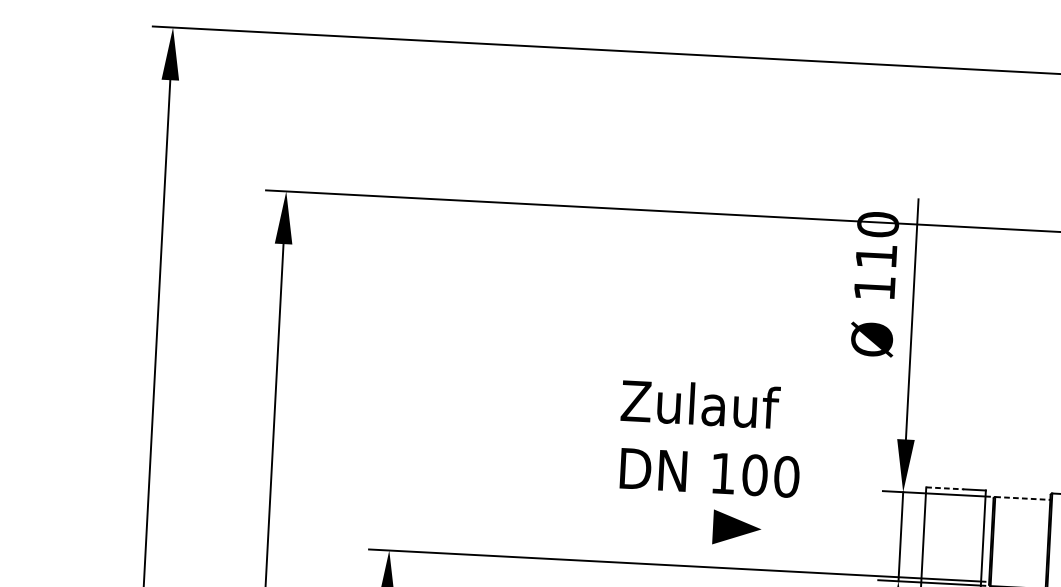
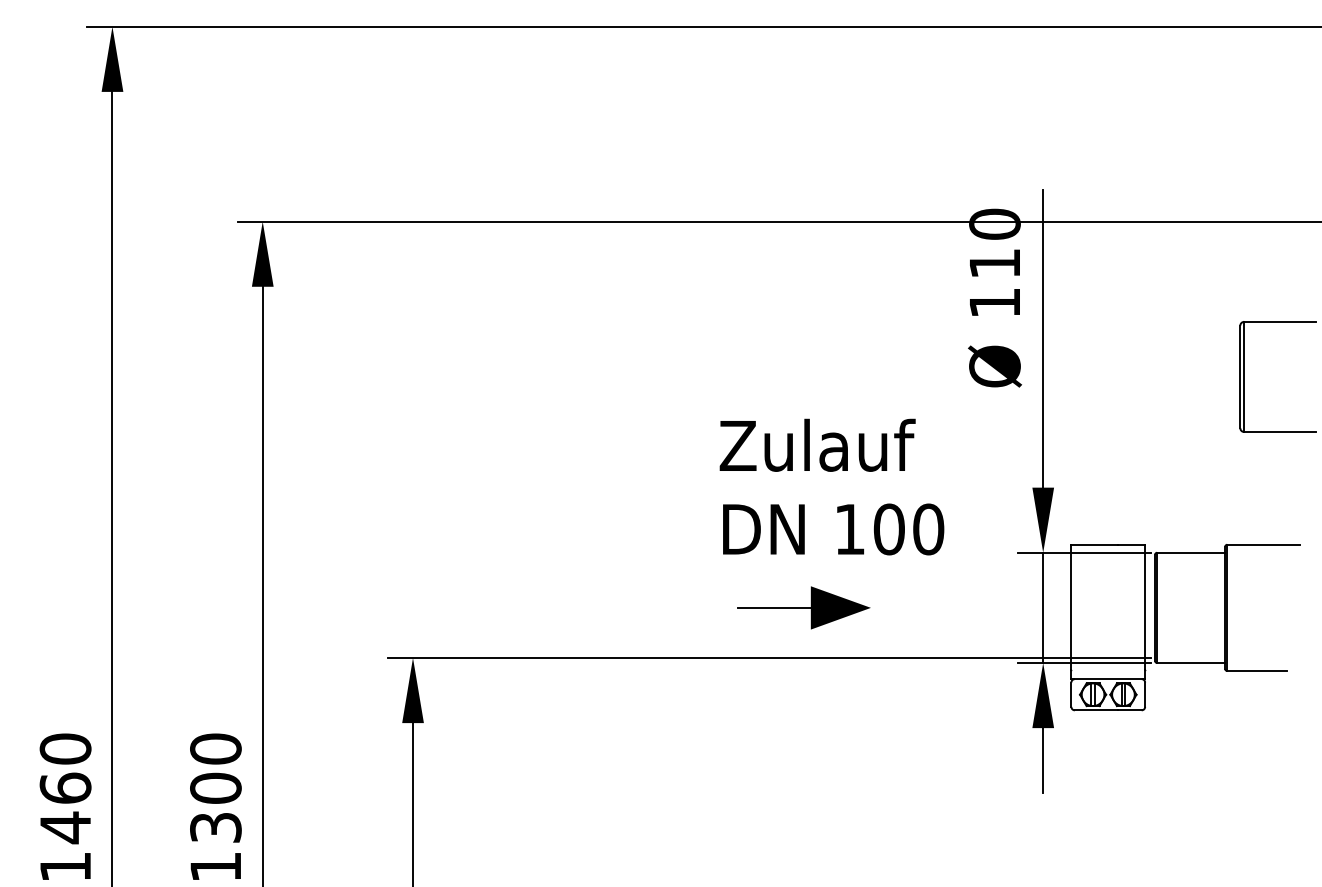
text: (710, 438) -> (831, 486), moved
line: (945, 488) -> (1095, 545), dashed -> solid
line: (1023, 498) -> (1191, 552), dashed -> solid
line: (683, 525) -> (774, 607), added

